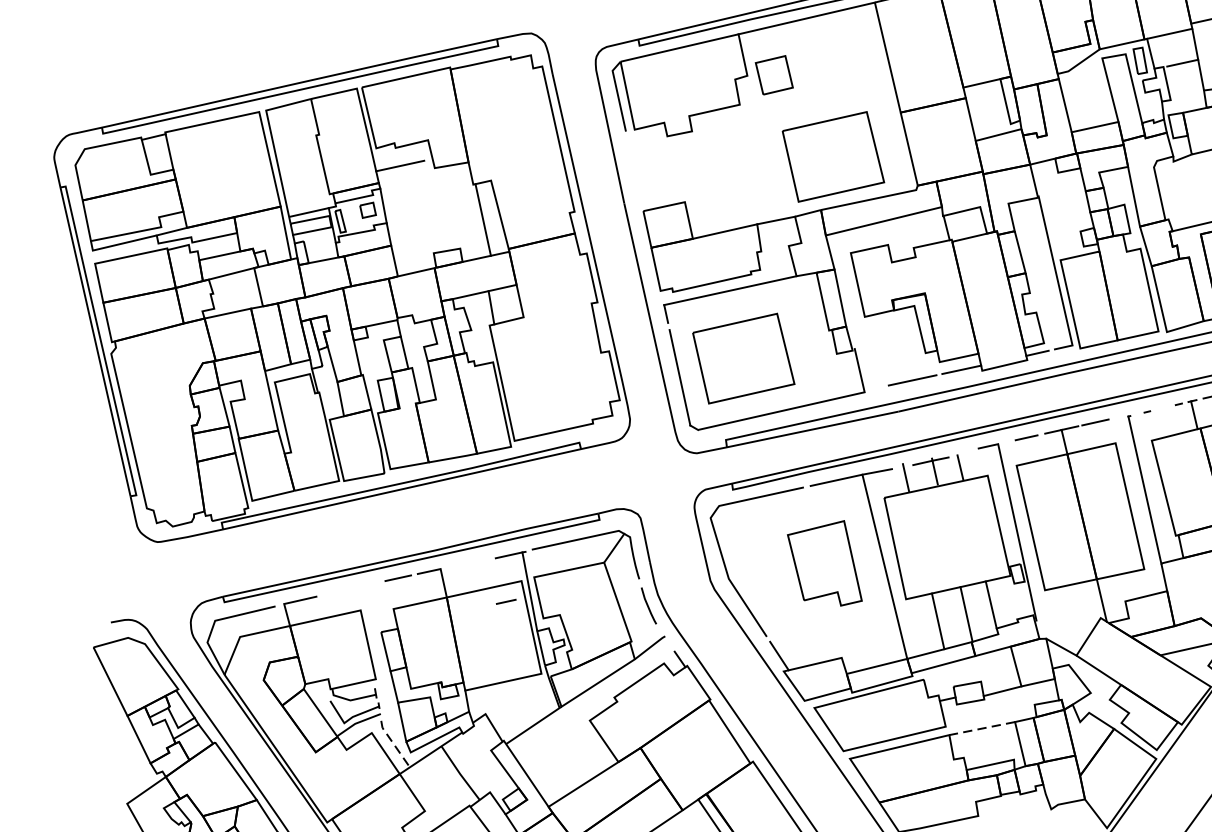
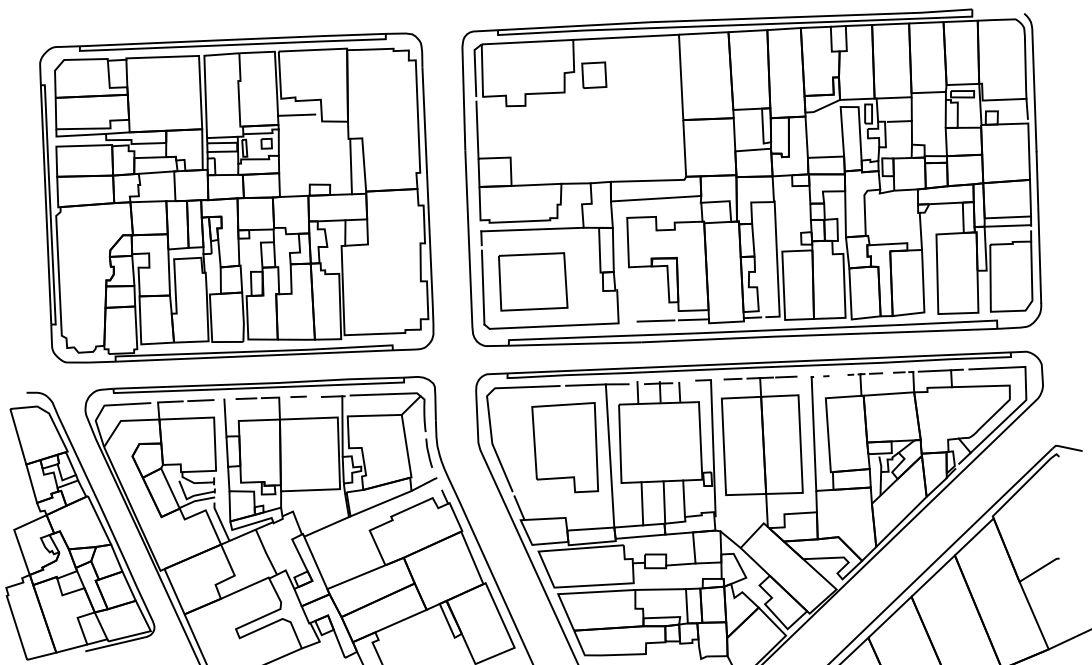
part: (833, 156) -> (627, 143), removed
line: (635, 173) -> (477, 129), added
part: (341, 287) -> (236, 197), moved
part: (824, 566) -> (565, 447), size x1.43
line: (338, 591) -> (200, 400), added
line: (506, 601) -> (298, 396), moved
line: (375, 607) -> (225, 417), added
line: (981, 728) -> (660, 589), dashed -> solid
line: (393, 744) -> (220, 521), dashed -> solid

